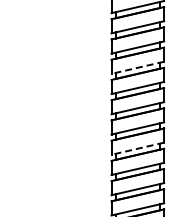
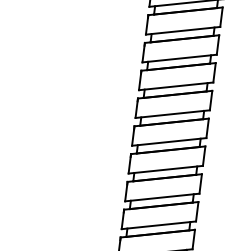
line: (137, 67) -> (182, 30), dashed -> solid
line: (137, 148) -> (168, 141), dashed -> solid

